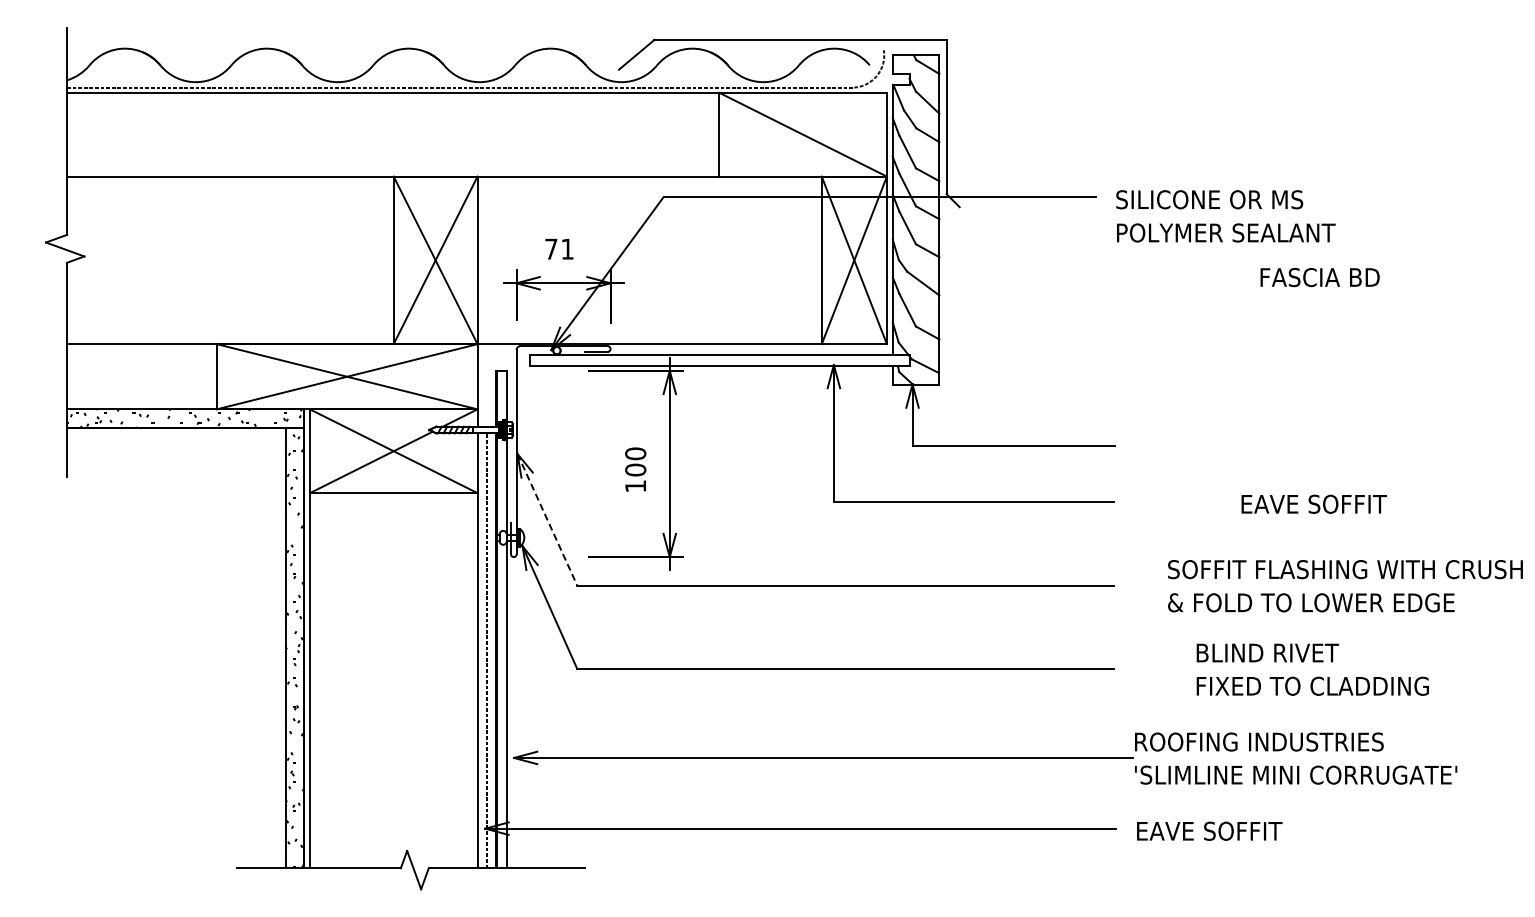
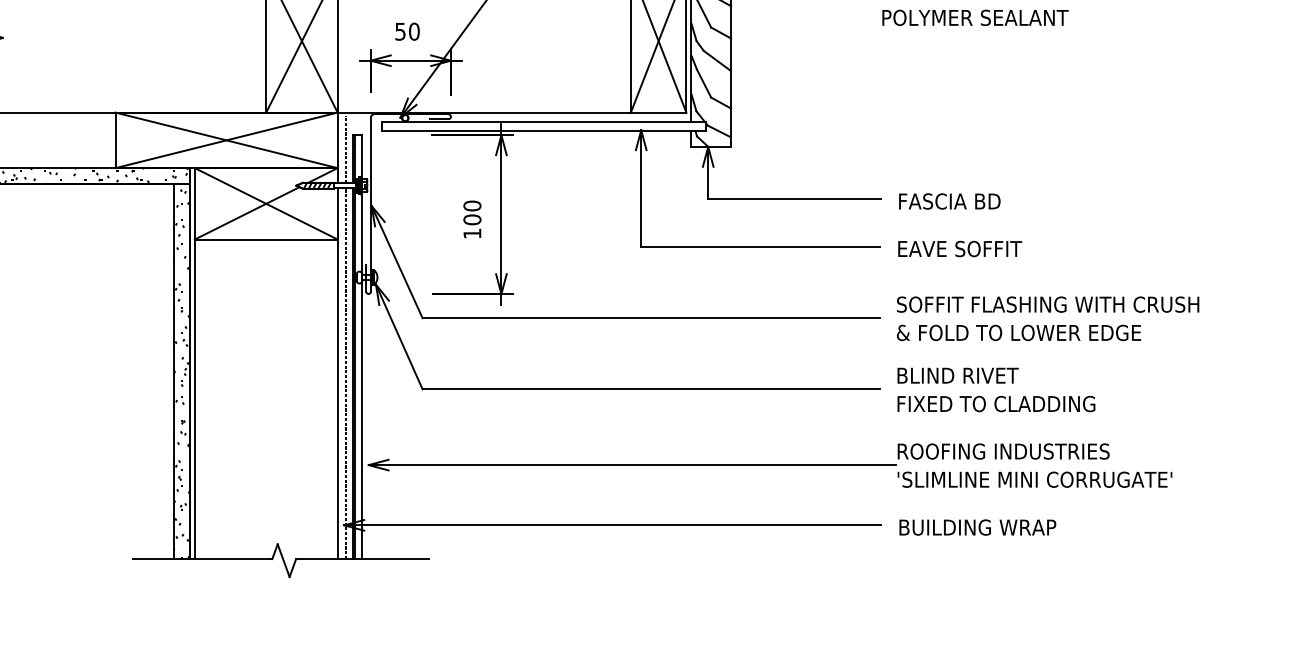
text: (559, 248) -> (407, 31), 71 -> 50
text: (1319, 277) -> (949, 201), moved
line: (486, 387) -> (345, 149), added
text: (1313, 503) -> (959, 248), moved
line: (547, 520) -> (397, 262), dashed -> solid
text: (1345, 586) -> (1048, 319), moved
text: (1312, 669) -> (996, 389), moved
text: (1232, 830) -> (980, 526), EAVE SOFFIT -> BUILDING WRAP

